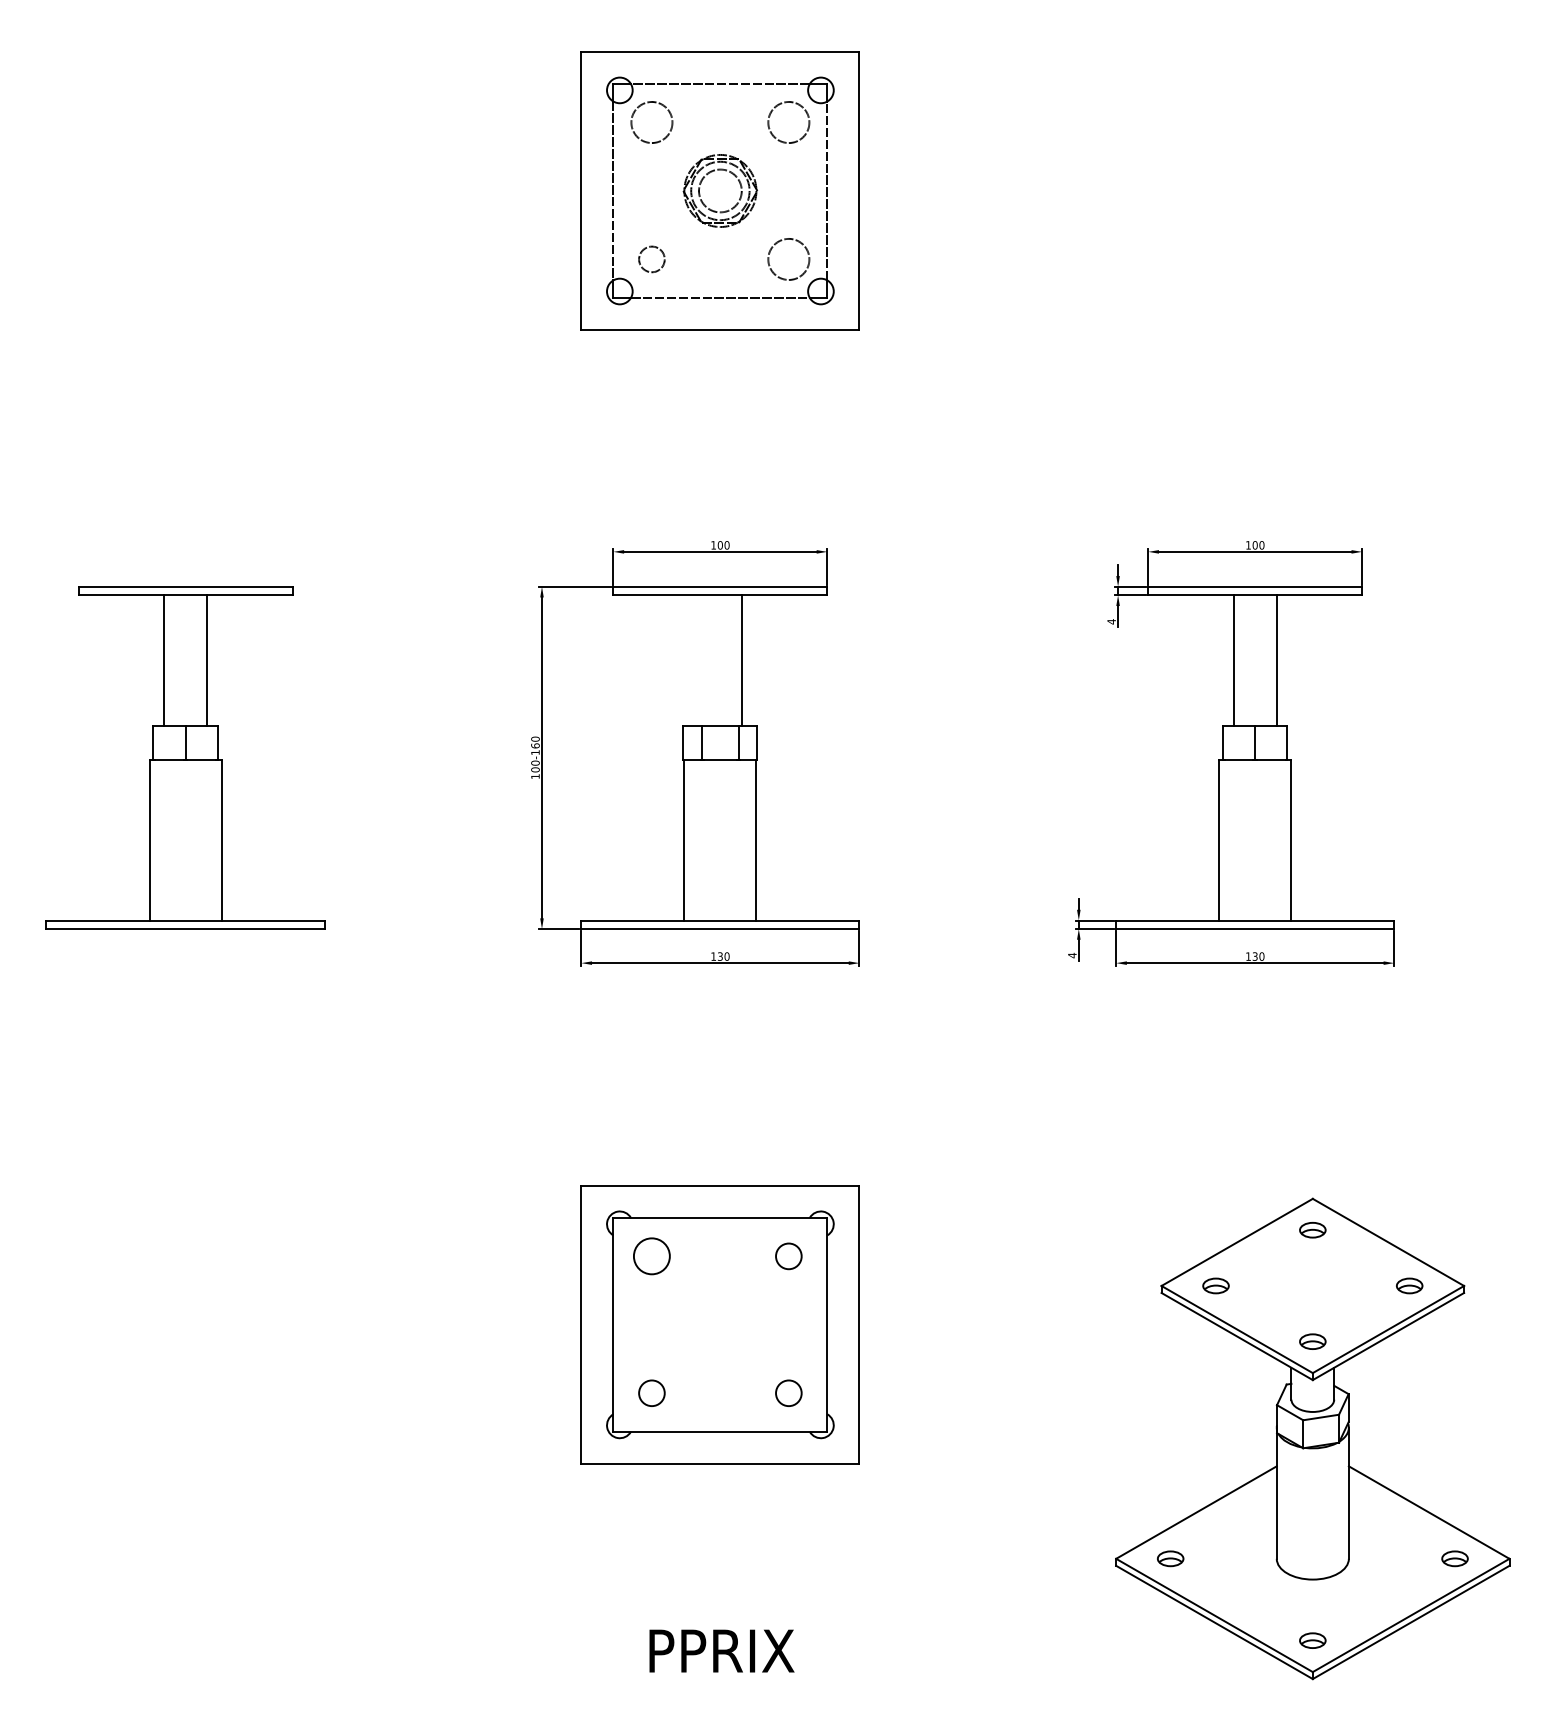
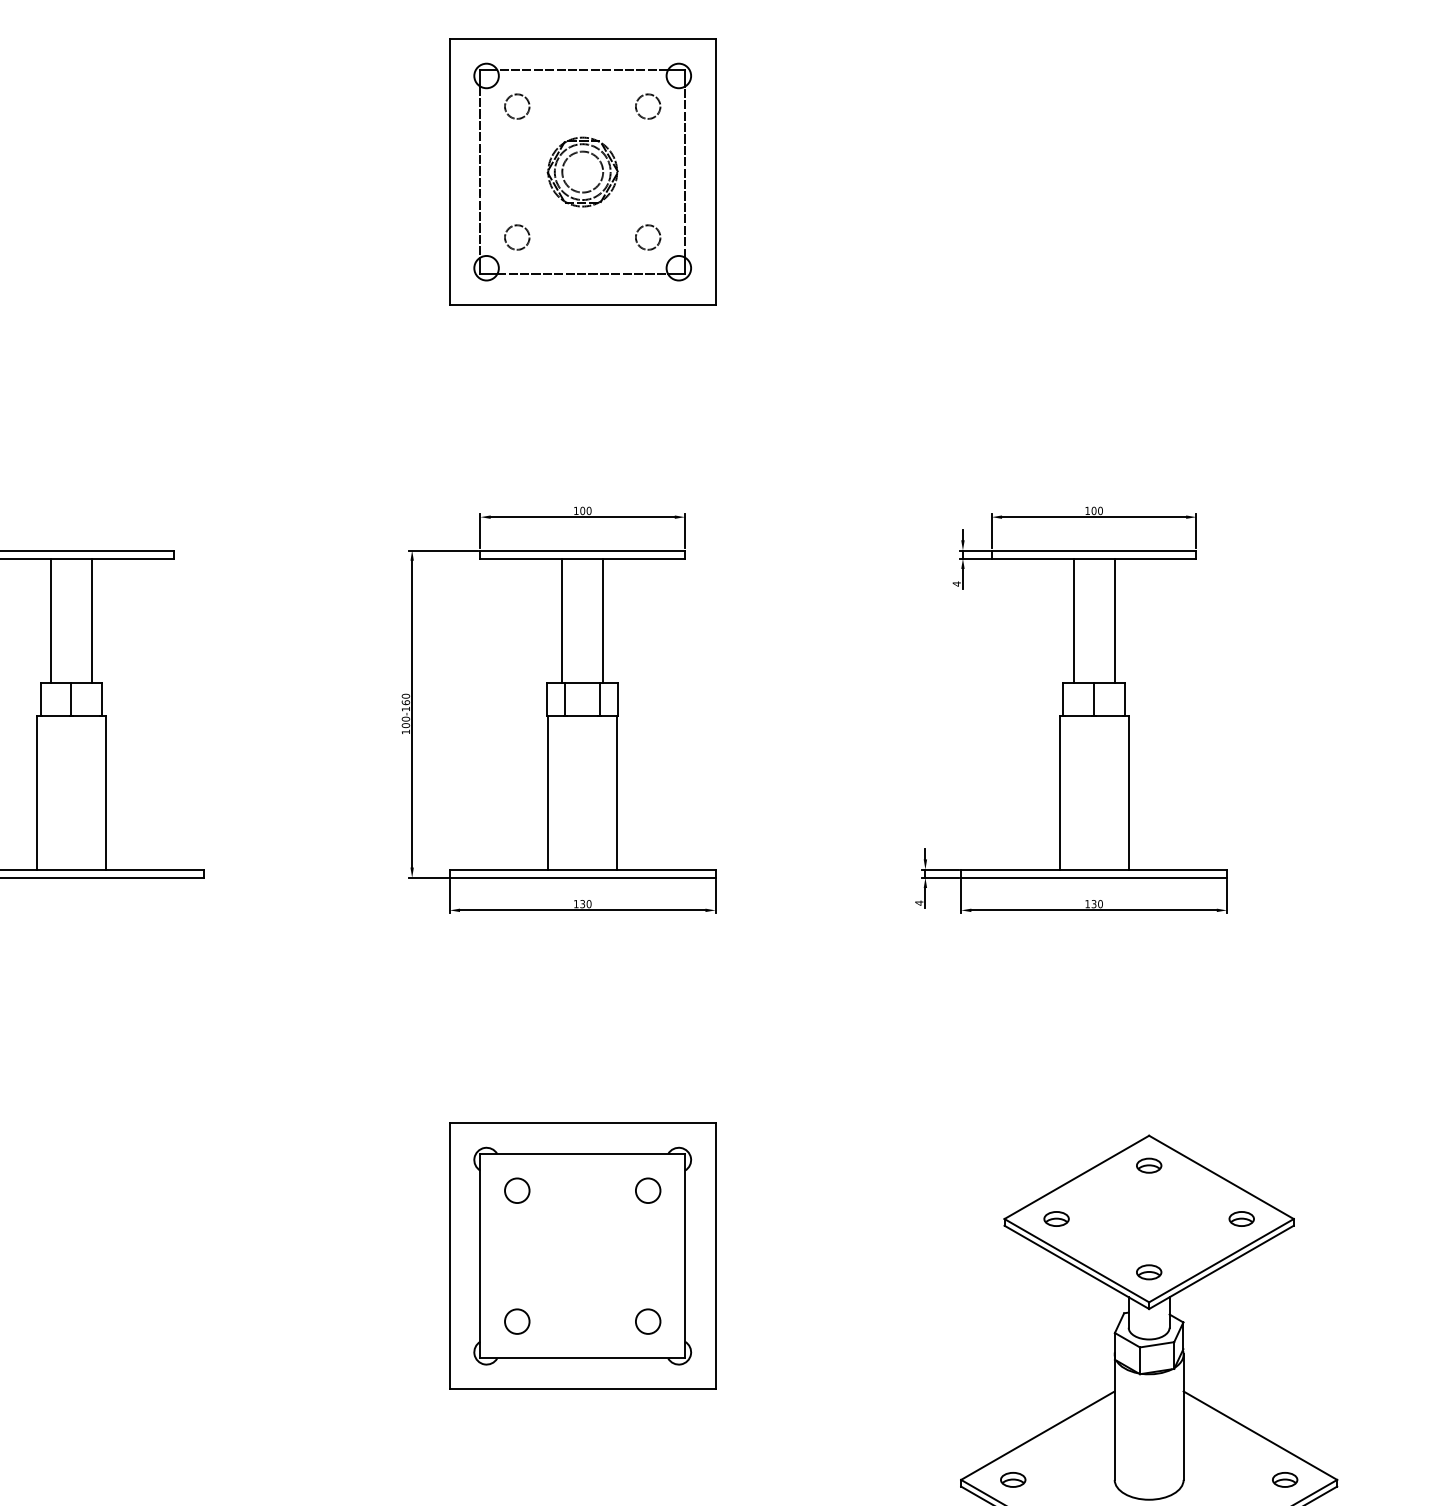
circle: (651, 122) -> (516, 106), size x0.62
circle: (788, 122) -> (647, 106), size x0.62
circle: (788, 259) -> (647, 237), size x0.62
line: (699, 660) -> (562, 621), added
circle: (651, 1256) -> (516, 1190), size x0.71

